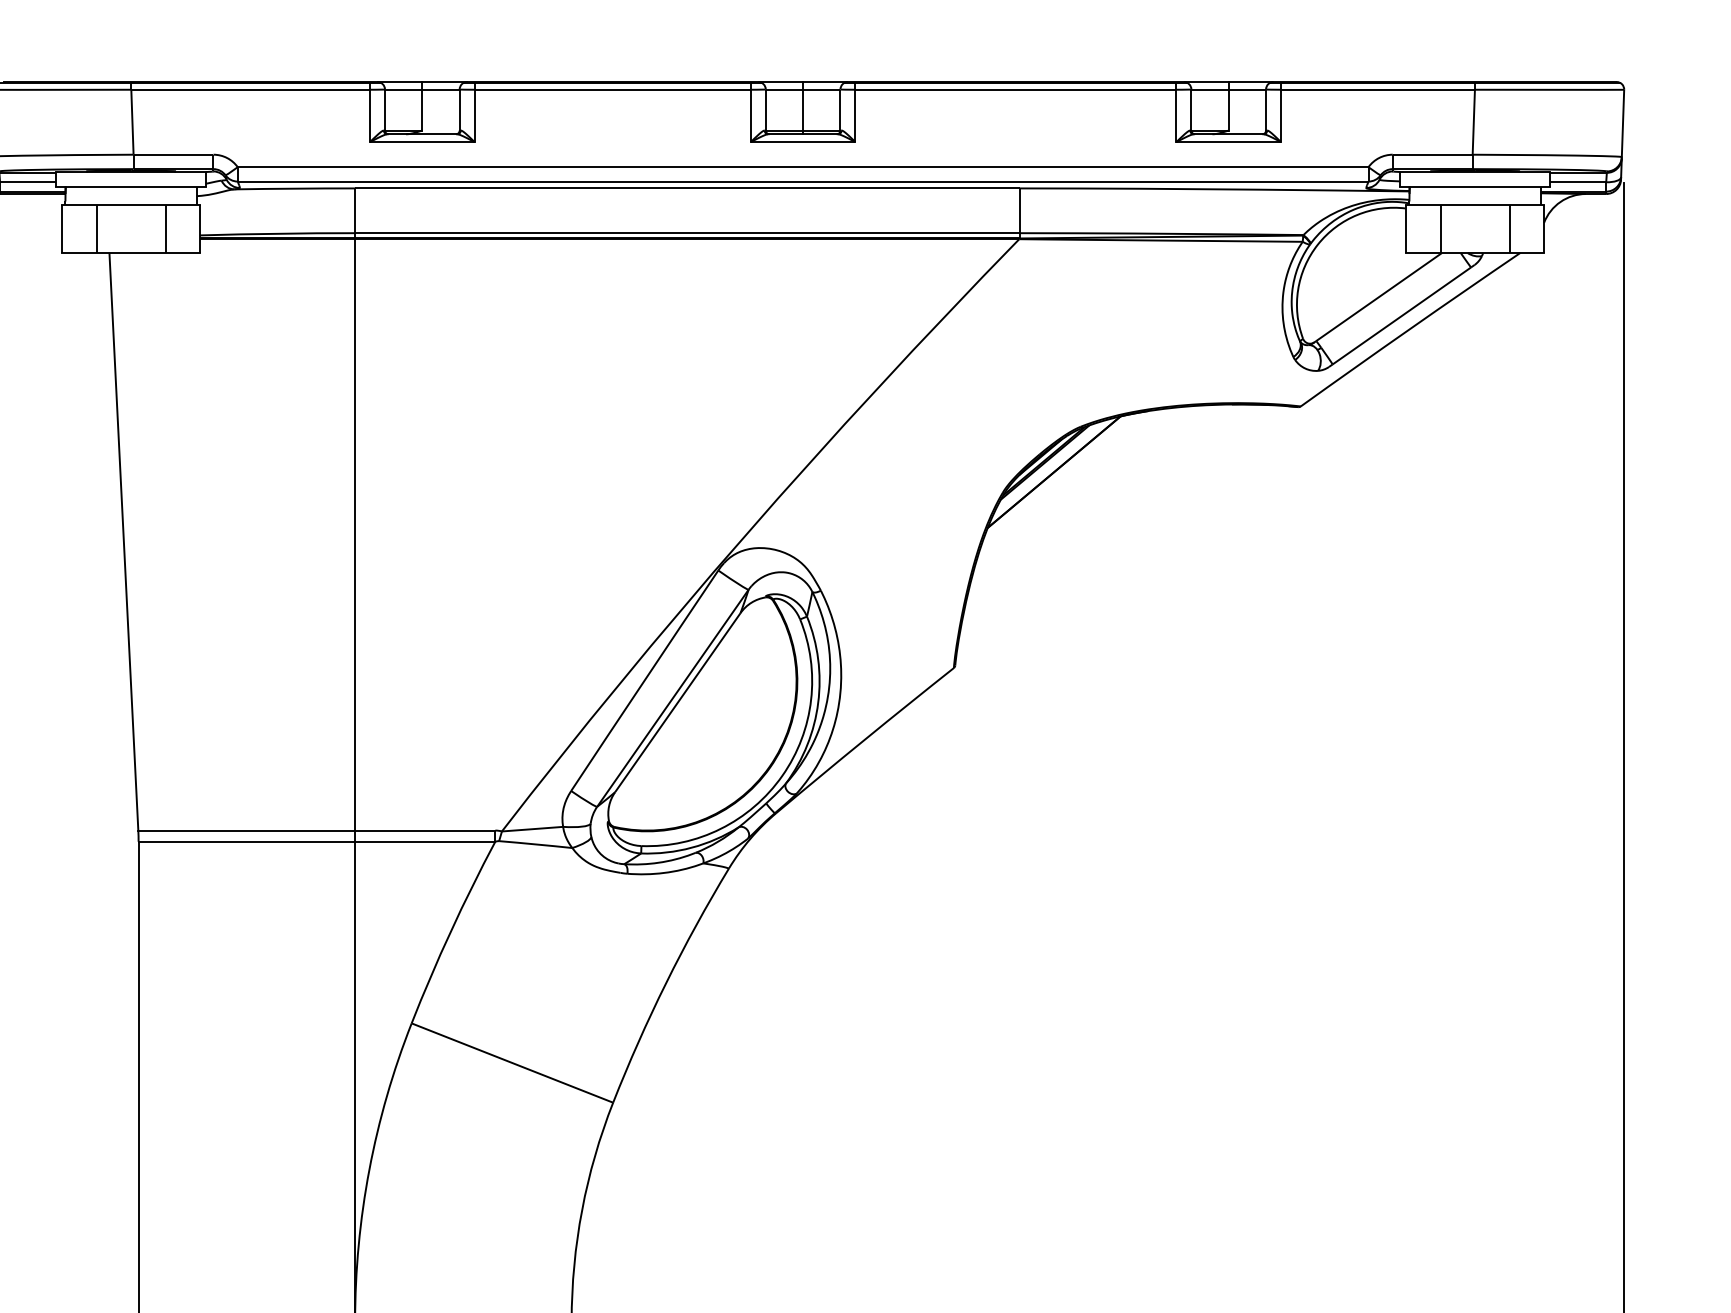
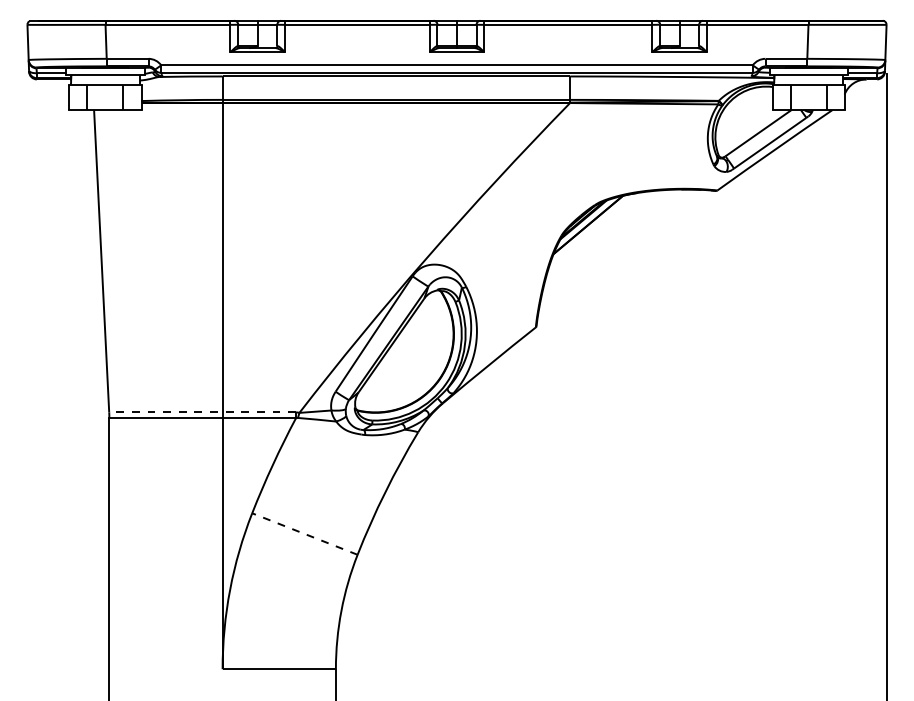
line: (316, 830) -> (202, 412), solid -> dashed
line: (511, 1063) -> (304, 534), solid -> dashed

